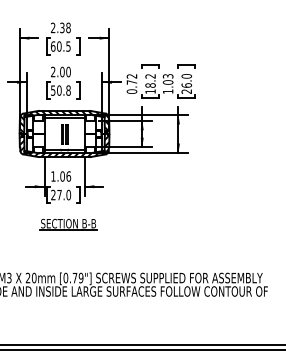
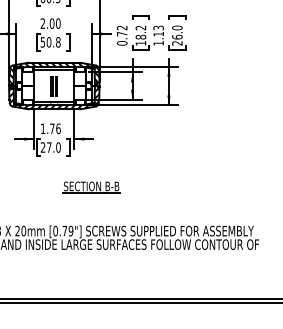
text: (167, 82) -> (157, 34), 1.03 -> 1.13
text: (62, 176) -> (52, 128), 1.06 -> 1.76
part: (68, 224) -> (91, 187), moved

